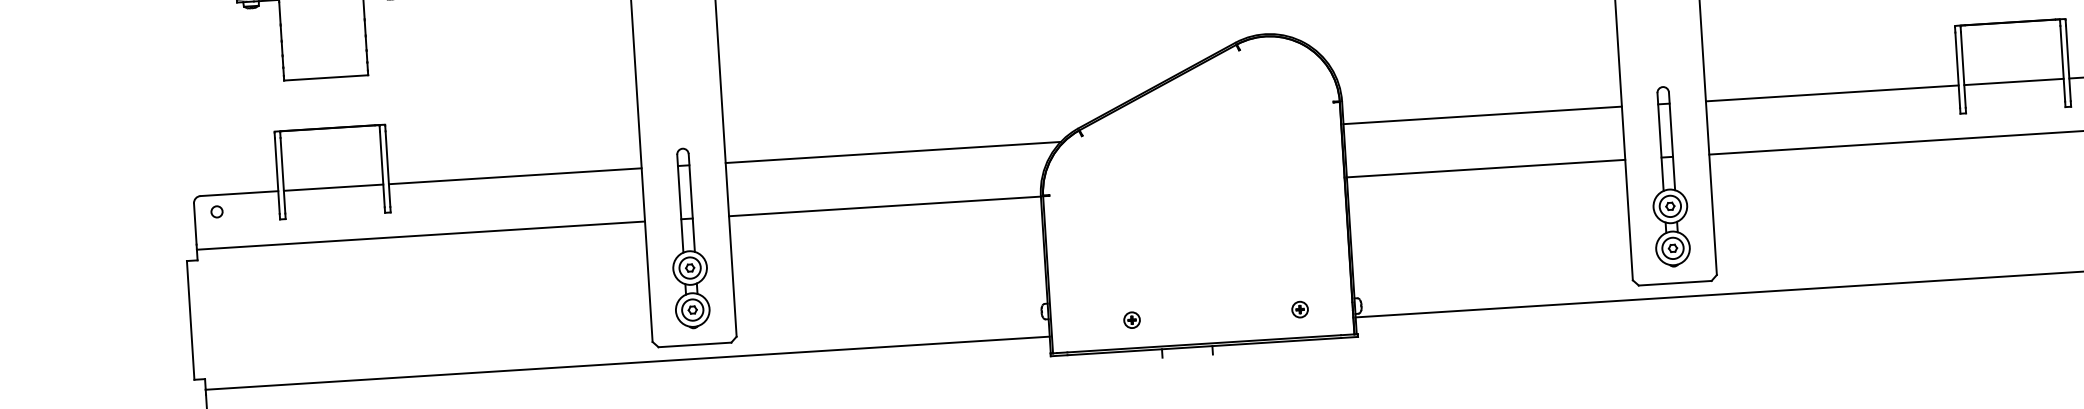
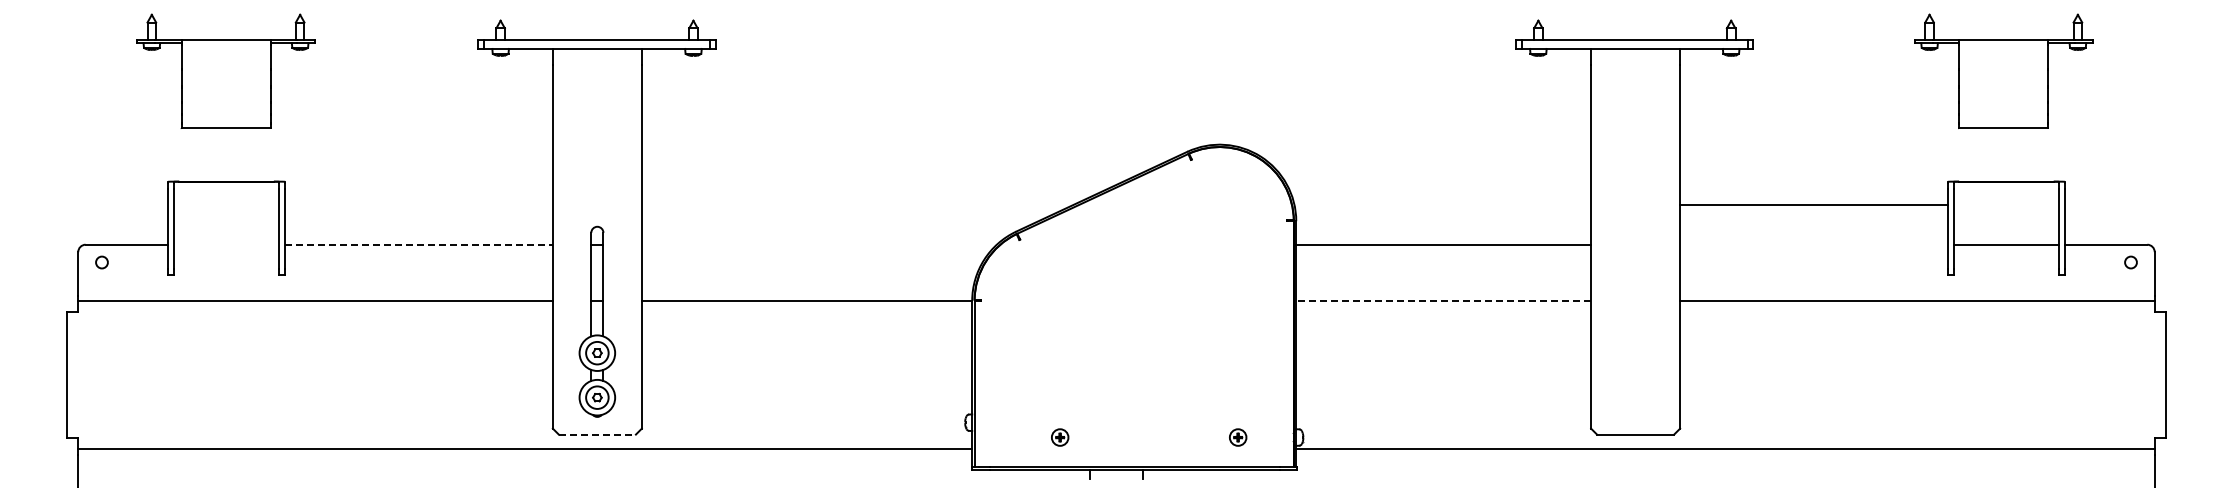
line: (1831, 93) -> (1813, 204), moved
line: (892, 152) -> (818, 244), removed
line: (1485, 169) -> (1443, 301), solid -> dashed
line: (515, 176) -> (419, 244), solid -> dashed
part: (1668, 176) -> (1635, 321), removed
line: (333, 187) -> (226, 244), removed
line: (695, 344) -> (597, 434), solid -> dashed

